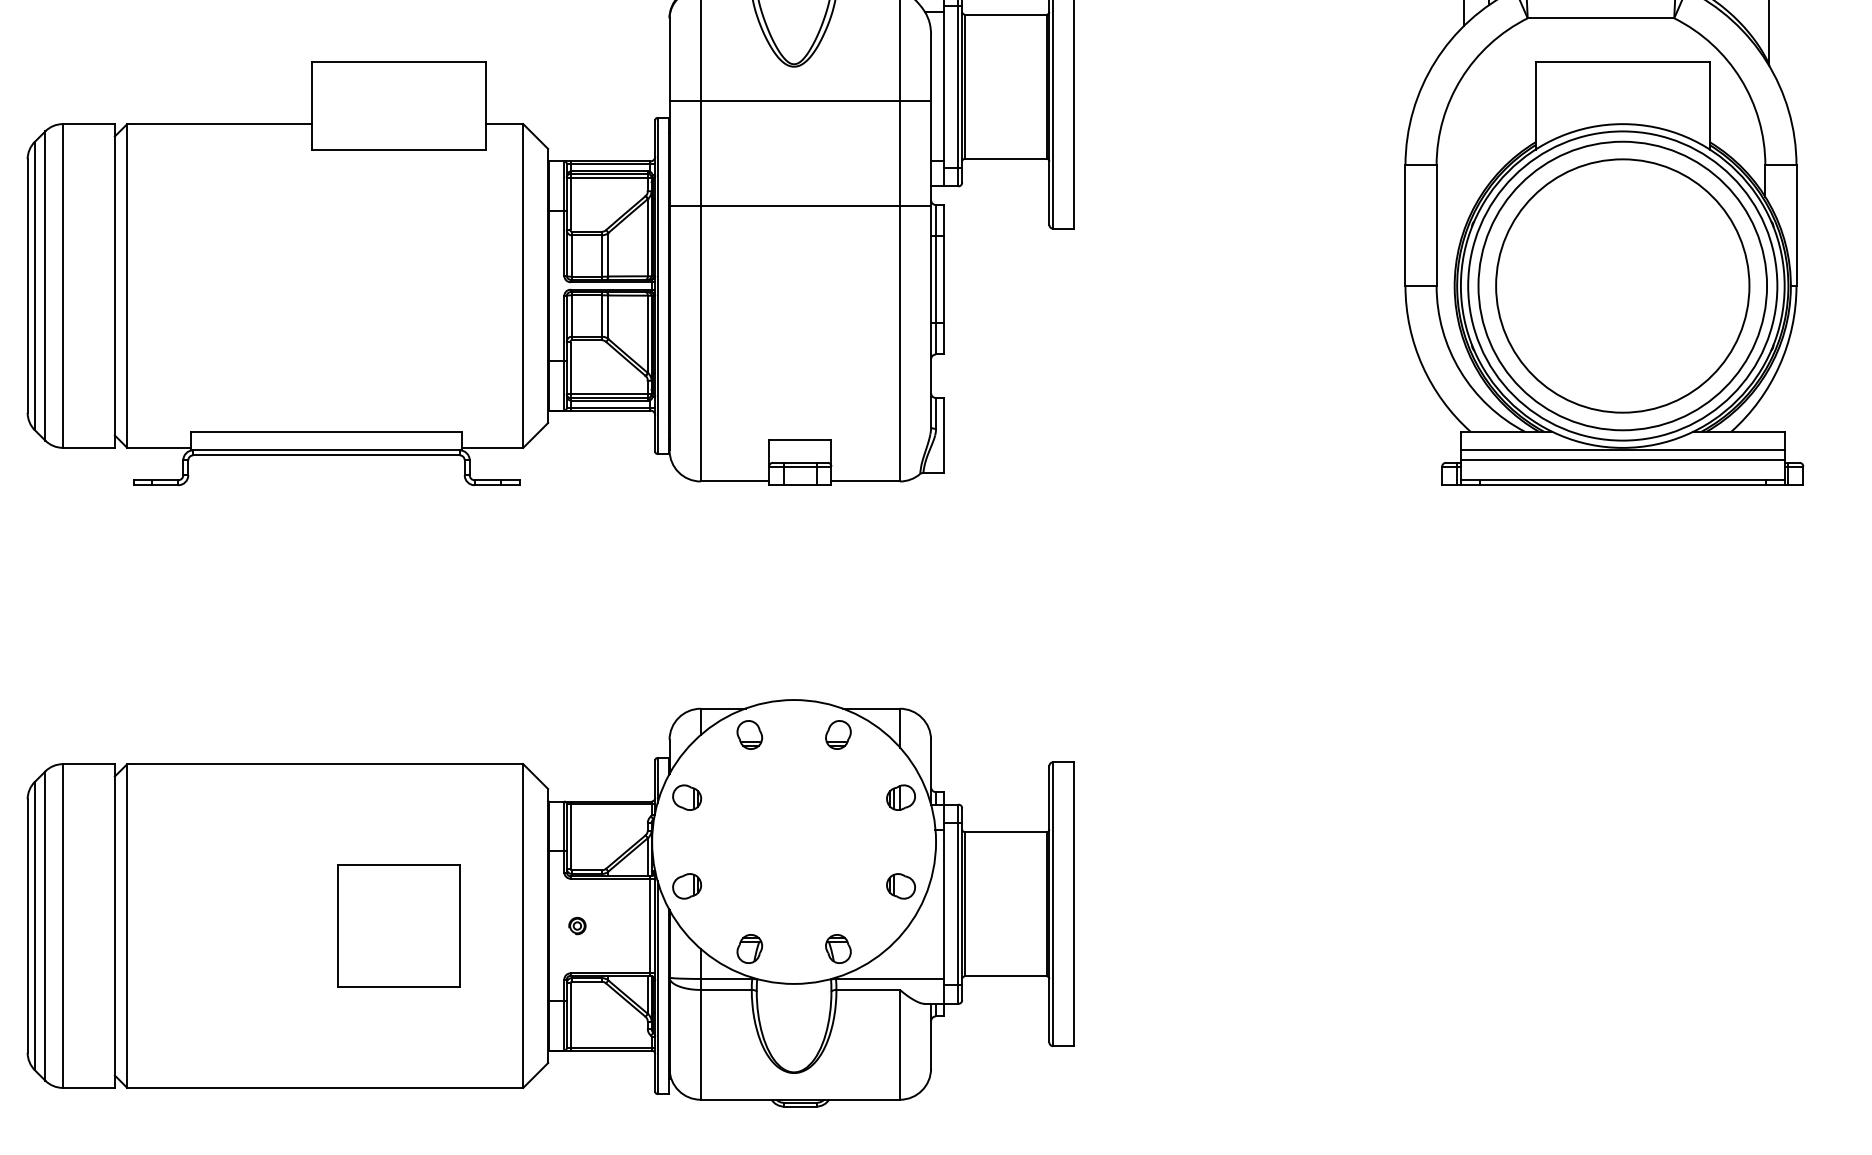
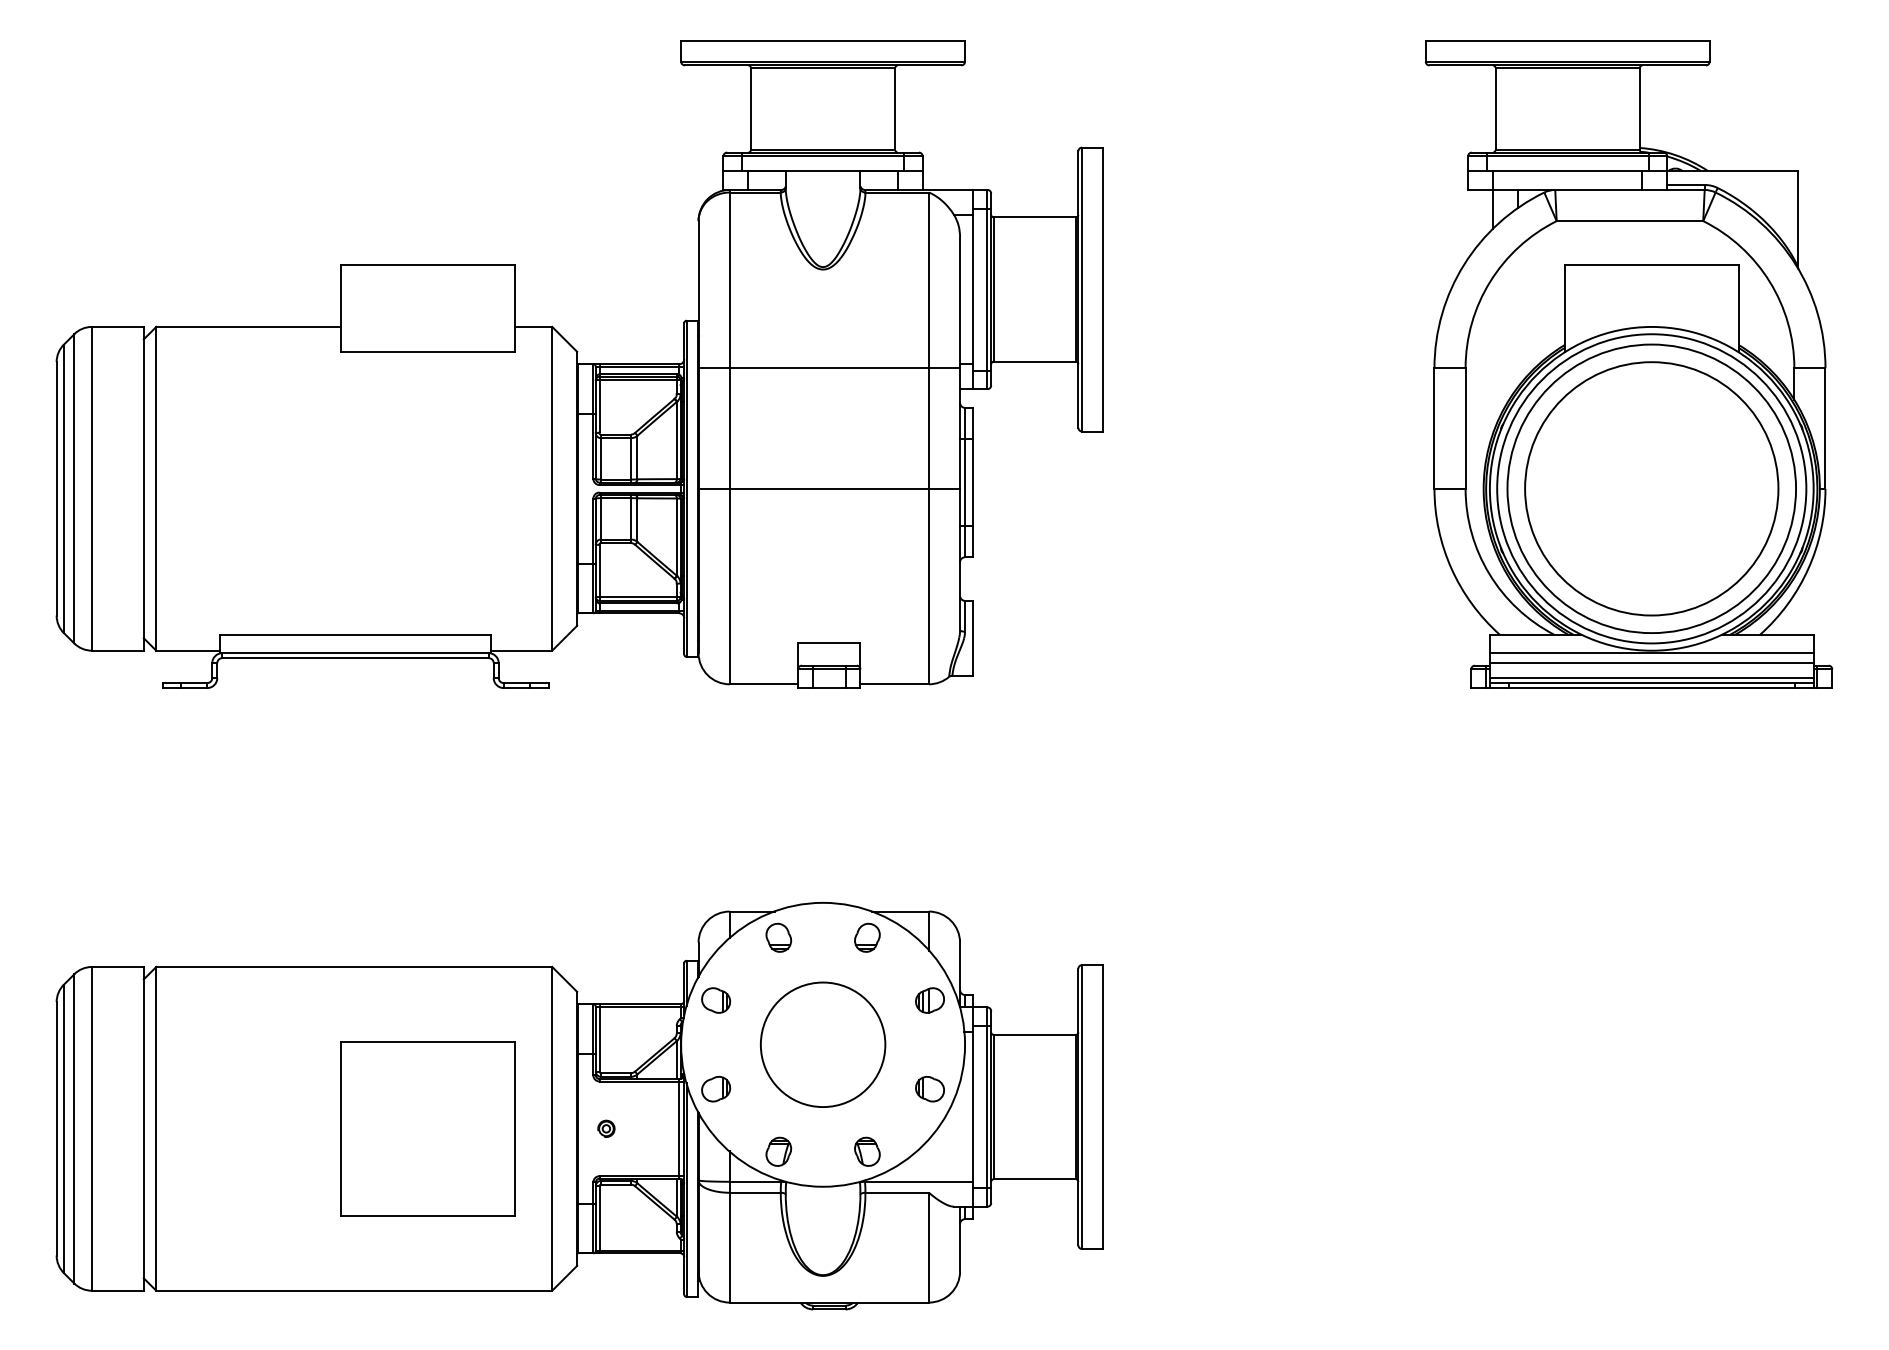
line: (800, 101) -> (829, 368), moved
line: (800, 205) -> (829, 488), moved
line: (1622, 475) -> (1651, 678), added
circle: (794, 841) -> (823, 1044), added
part: (398, 925) -> (427, 1128), size x1.43

